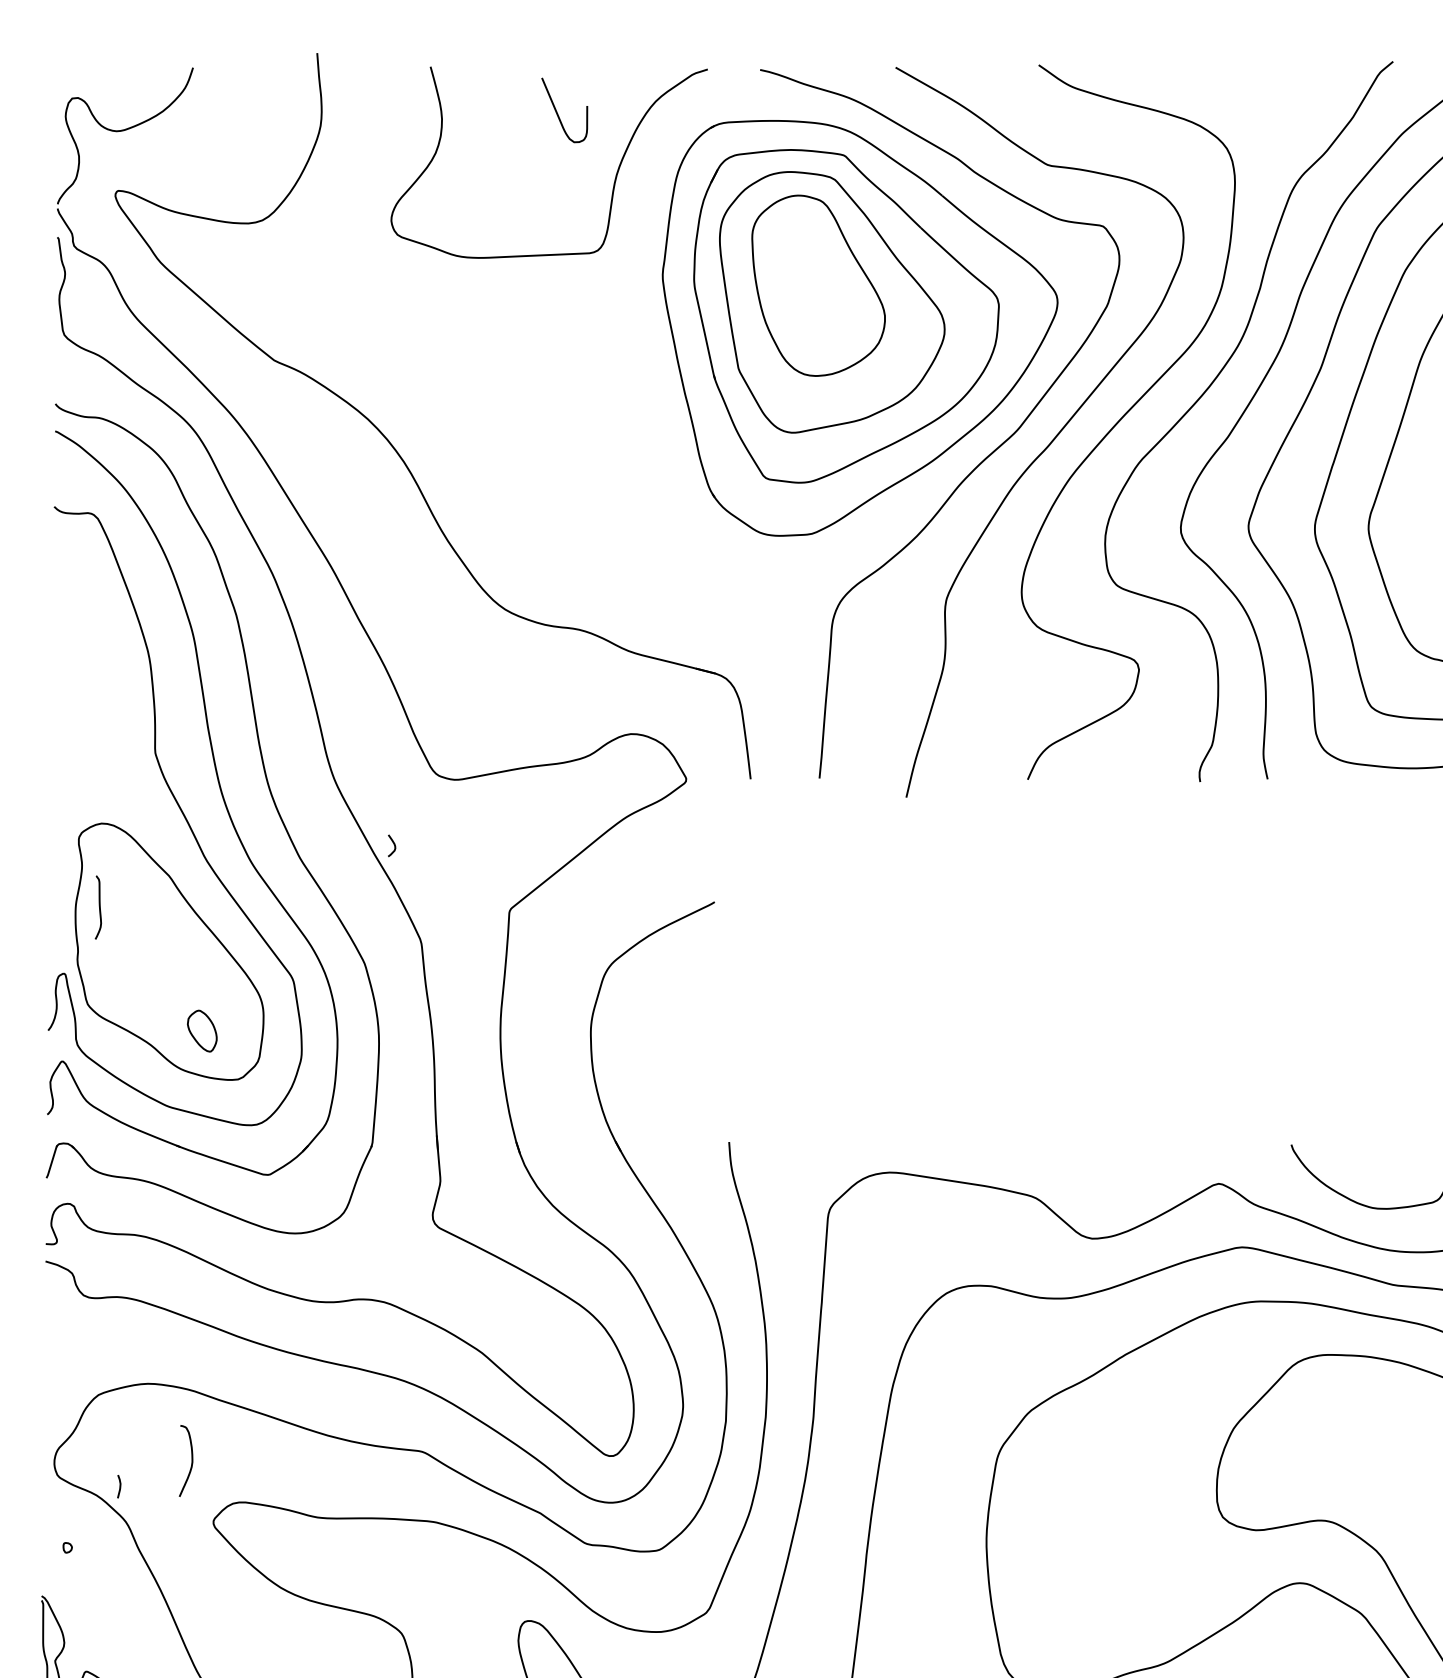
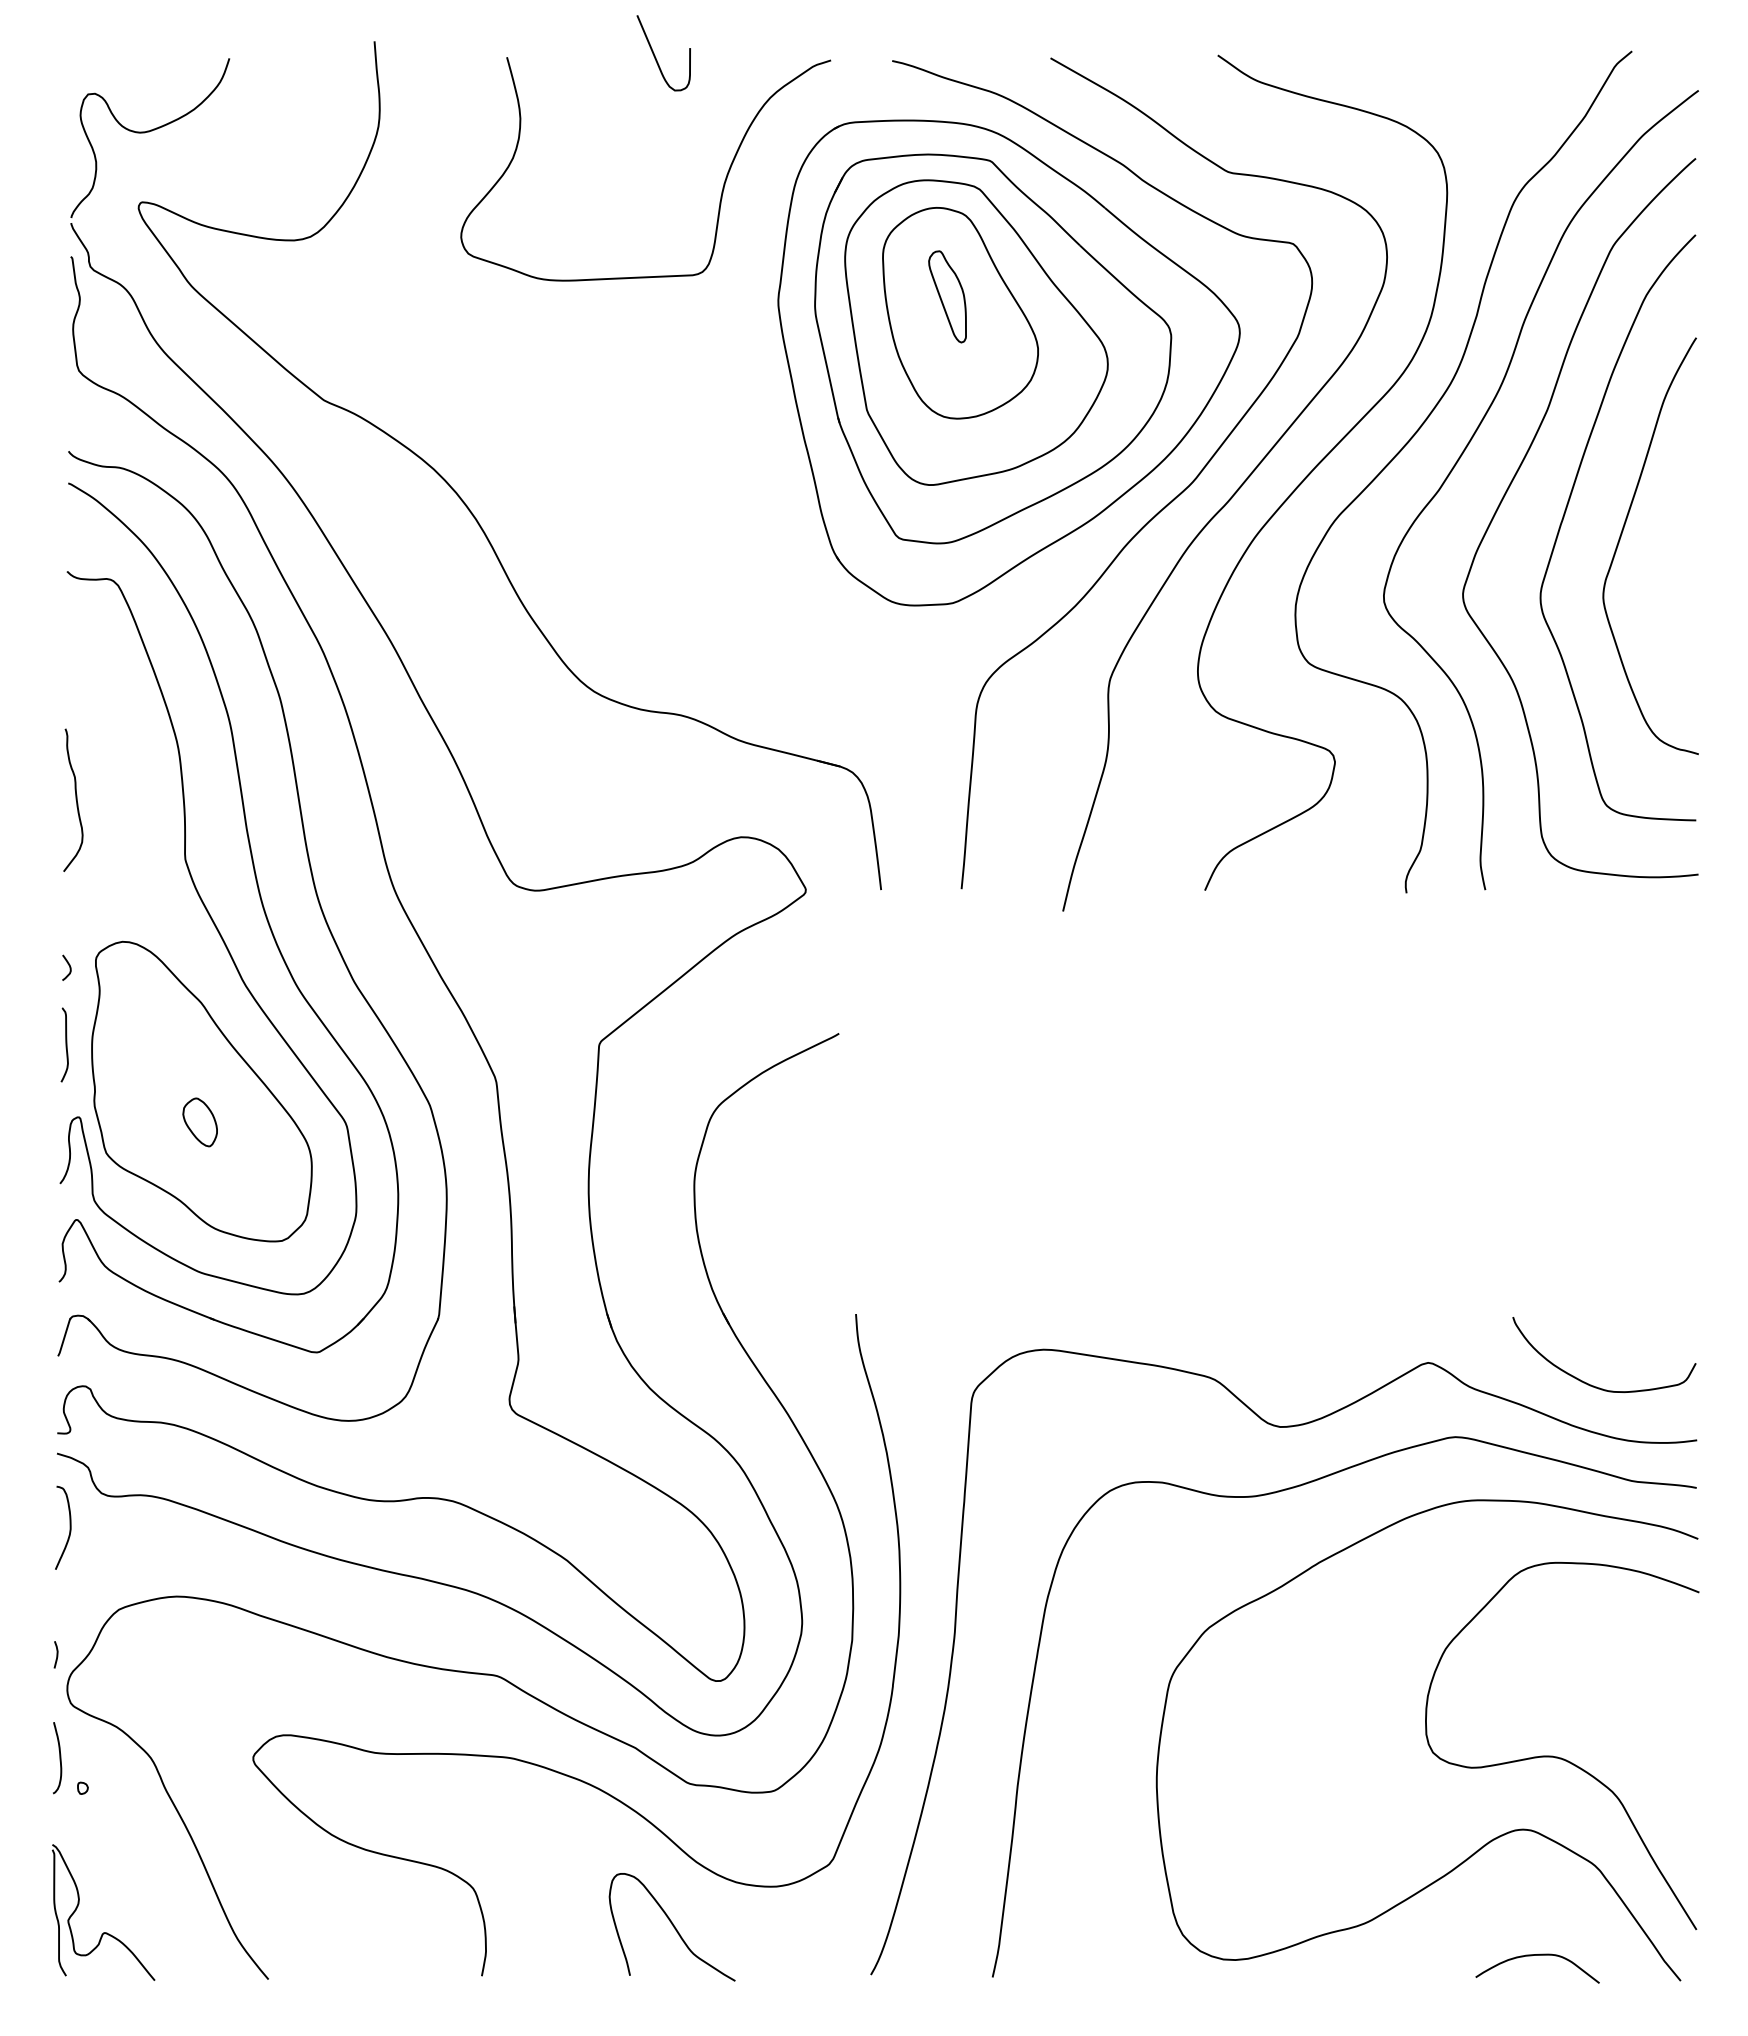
curve: (558, 114) -> (656, 57), moved
part: (807, 271) -> (947, 296), added
curve: (61, 701) -> (75, 799), added
curve: (393, 843) -> (68, 965), moved
curve: (99, 907) -> (65, 1044), moved
part: (201, 1031) -> (199, 1122), moved
curve: (191, 1460) -> (69, 1527), moved
curve: (119, 1486) -> (56, 1654), moved
curve: (47, 1522) -> (59, 1758), added

